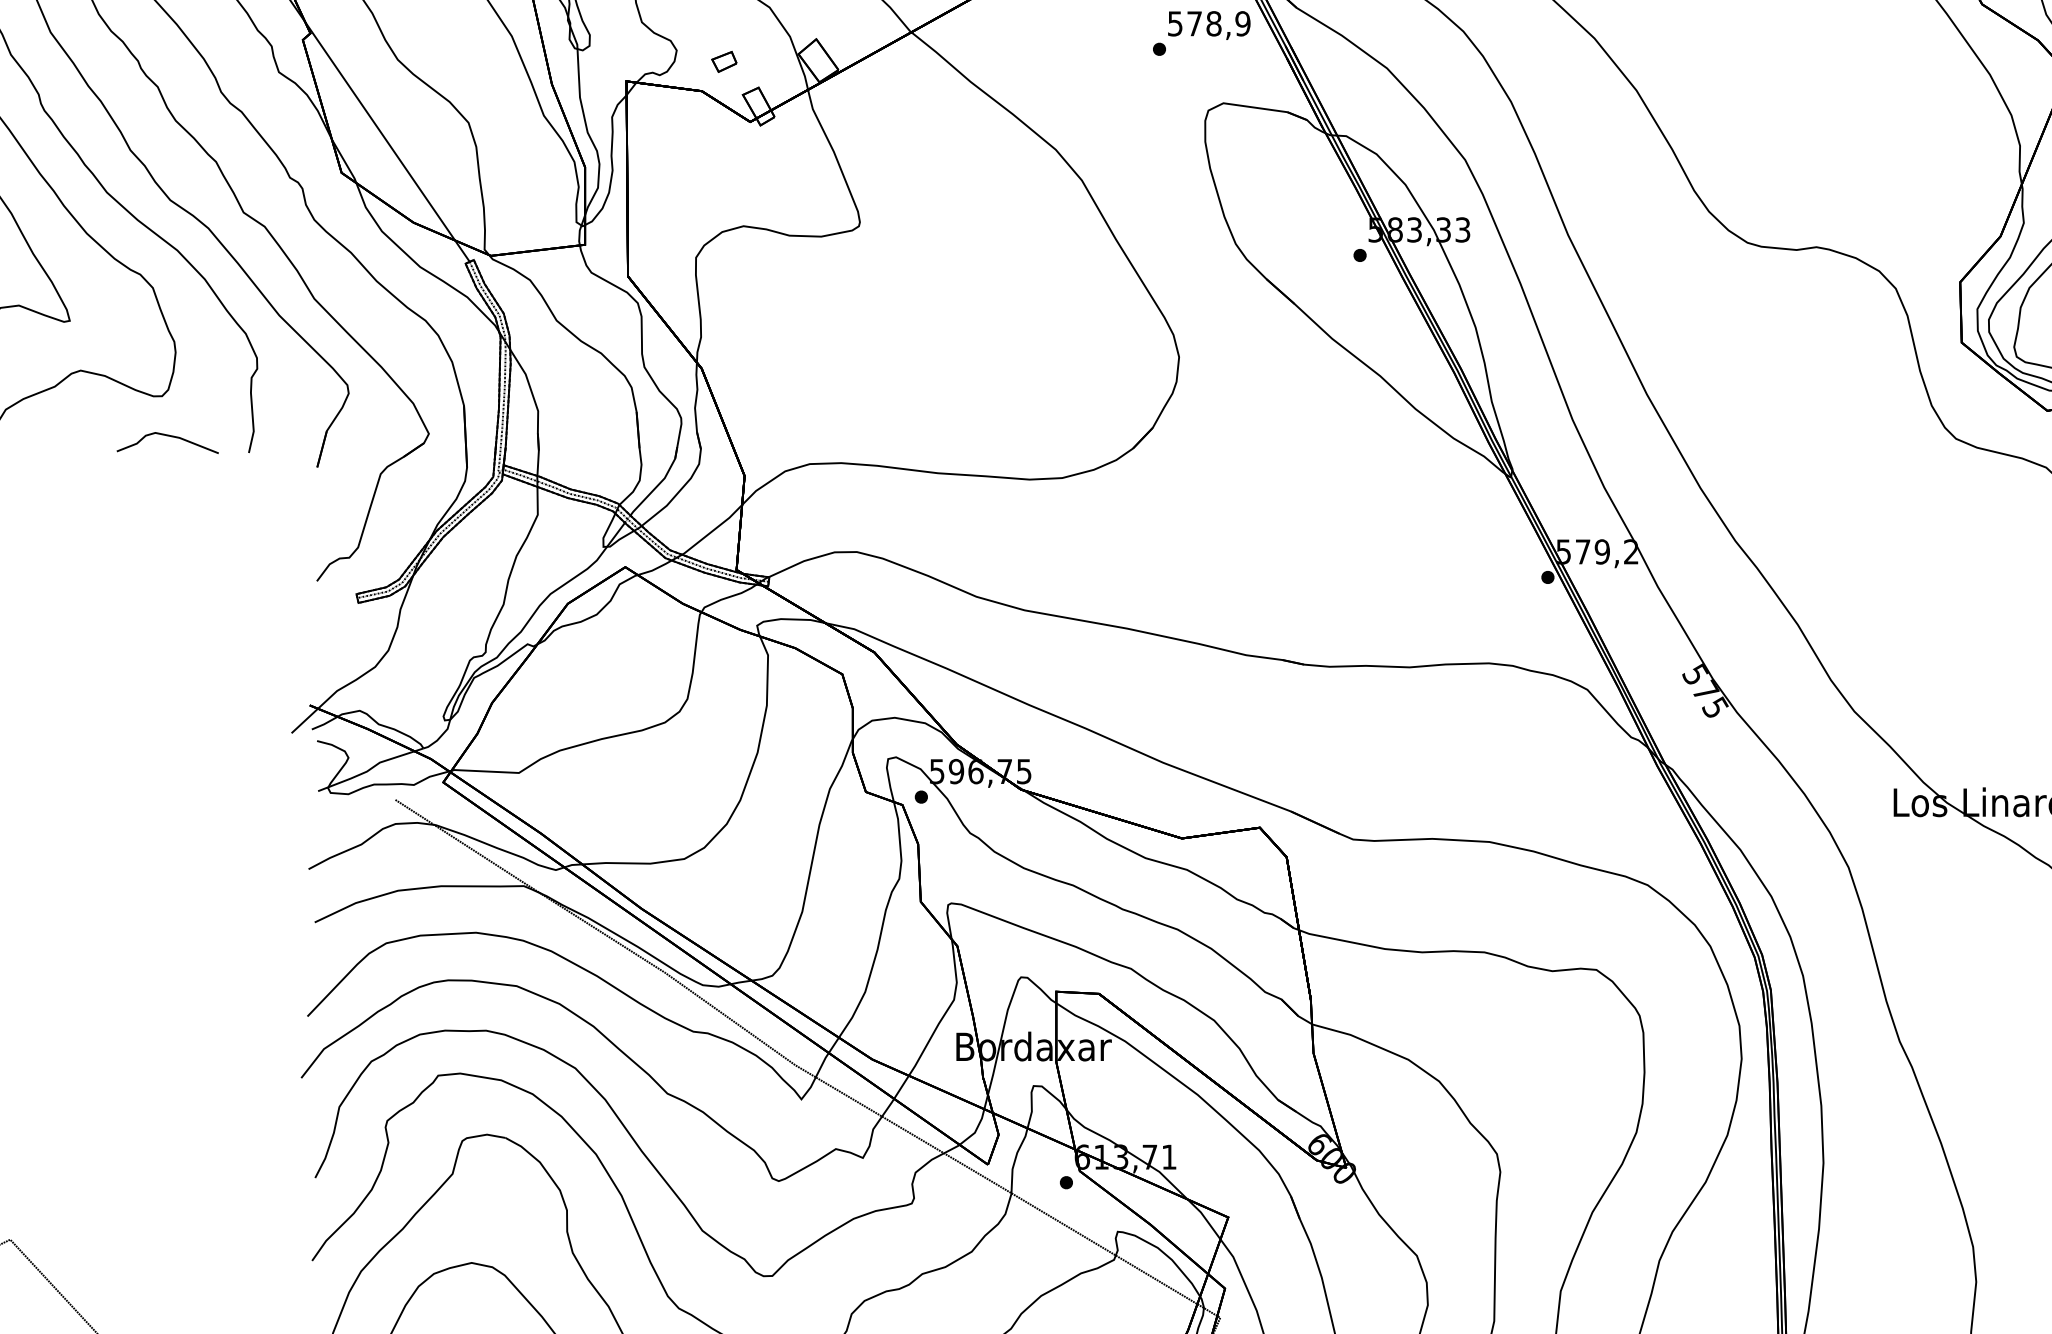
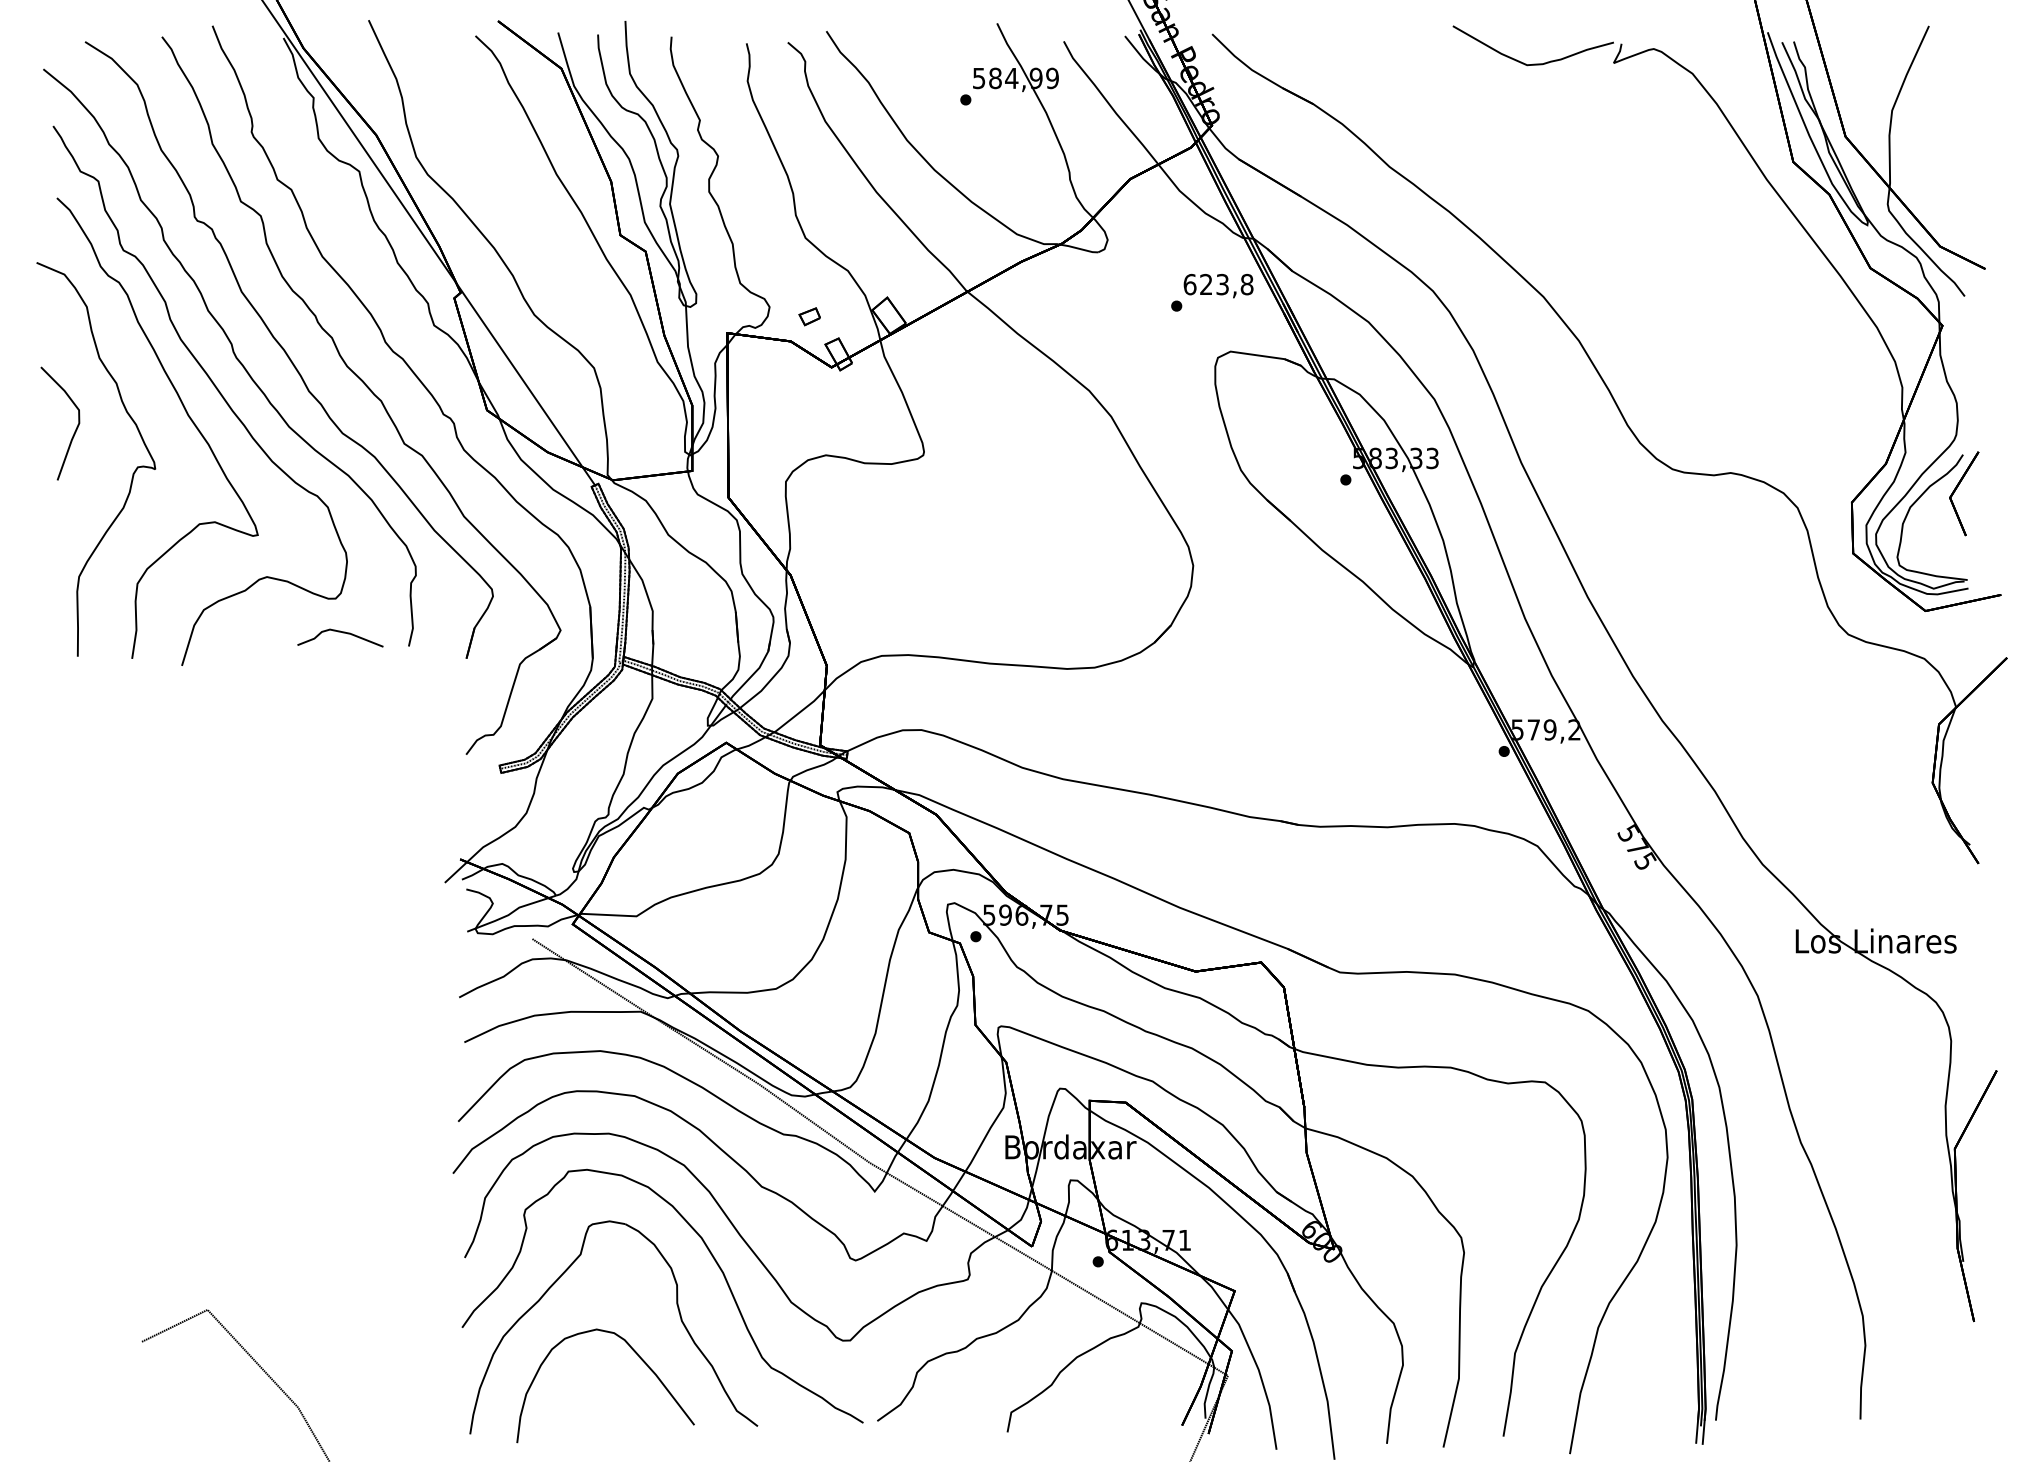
text: (1209, 23) -> (1218, 284), 578,9 -> 623,8

